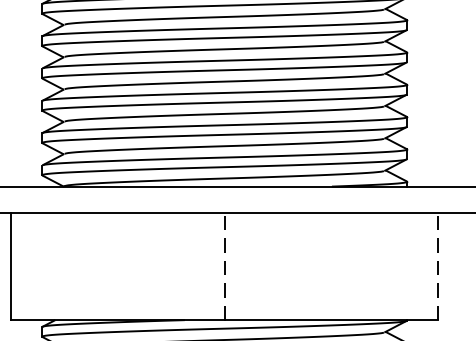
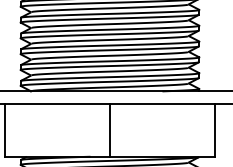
line: (225, 266) -> (110, 130), dashed -> solid
line: (438, 266) -> (214, 130), dashed -> solid

